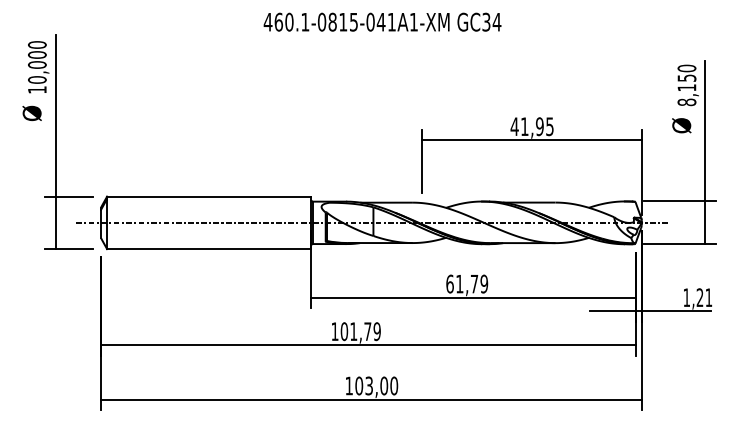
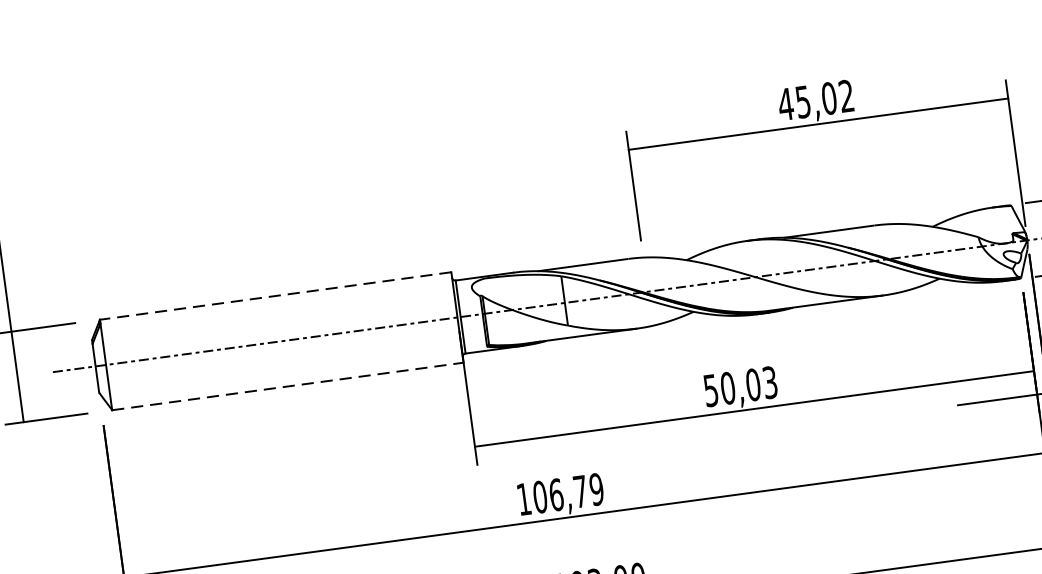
text: (537, 126) -> (825, 98), 41,95 -> 45,02
line: (209, 196) -> (276, 295), solid -> dashed
line: (209, 249) -> (288, 387), solid -> dashed
text: (467, 283) -> (741, 385), 61,79 -> 50,03
text: (353, 331) -> (555, 494), 101,79 -> 106,79

